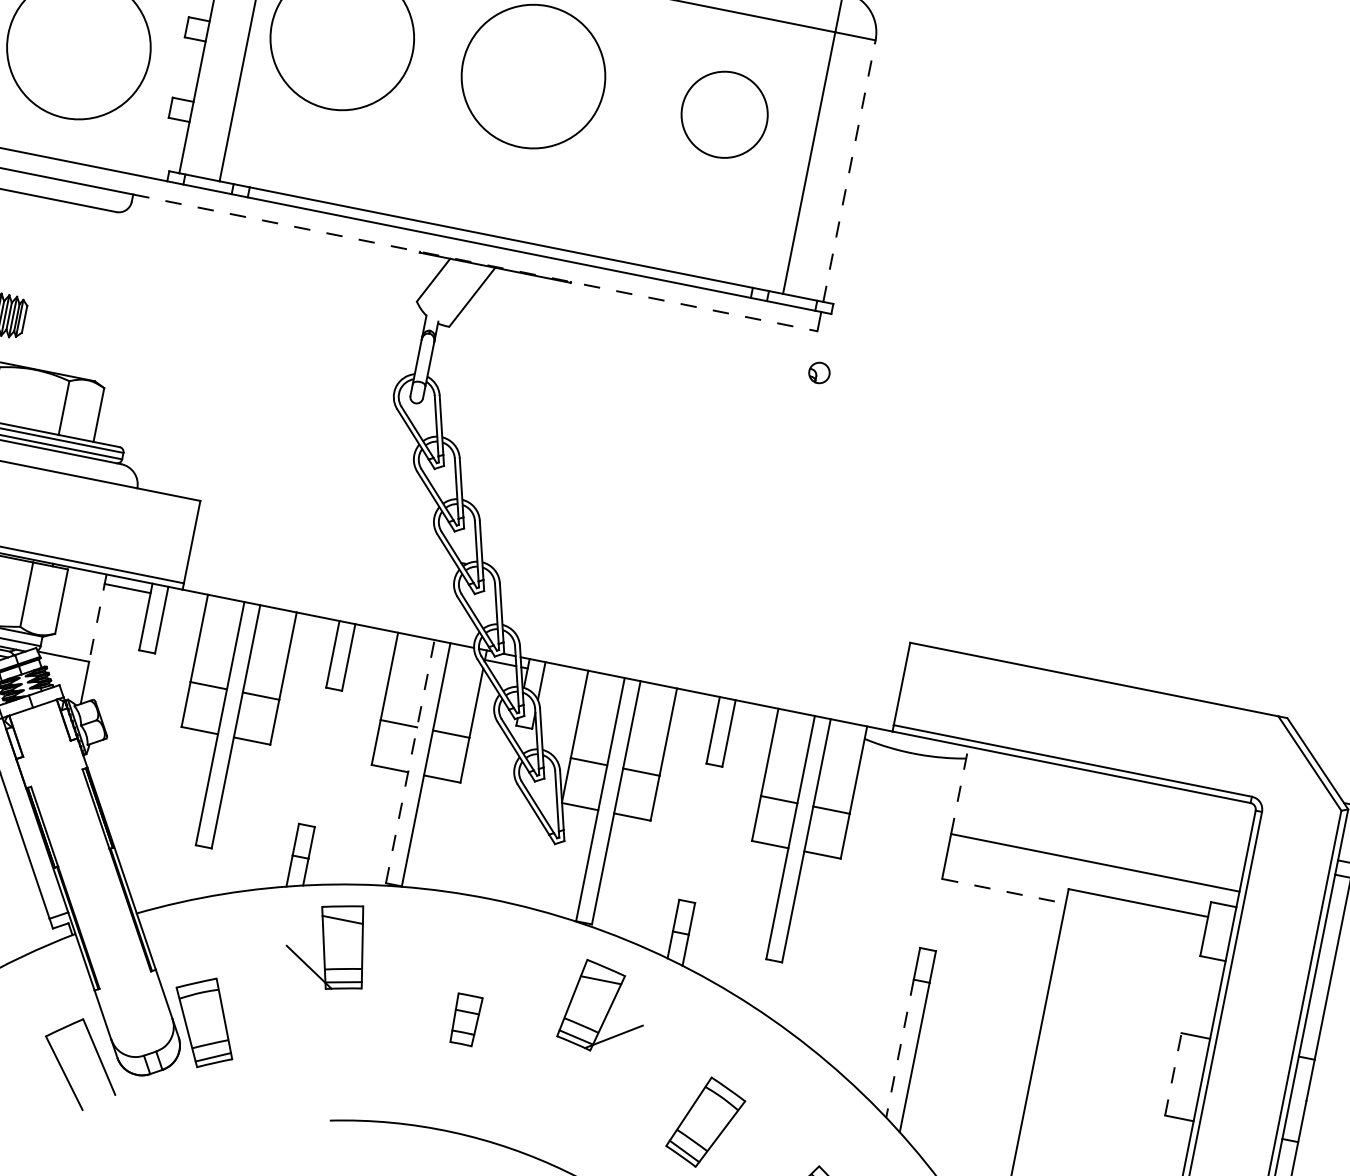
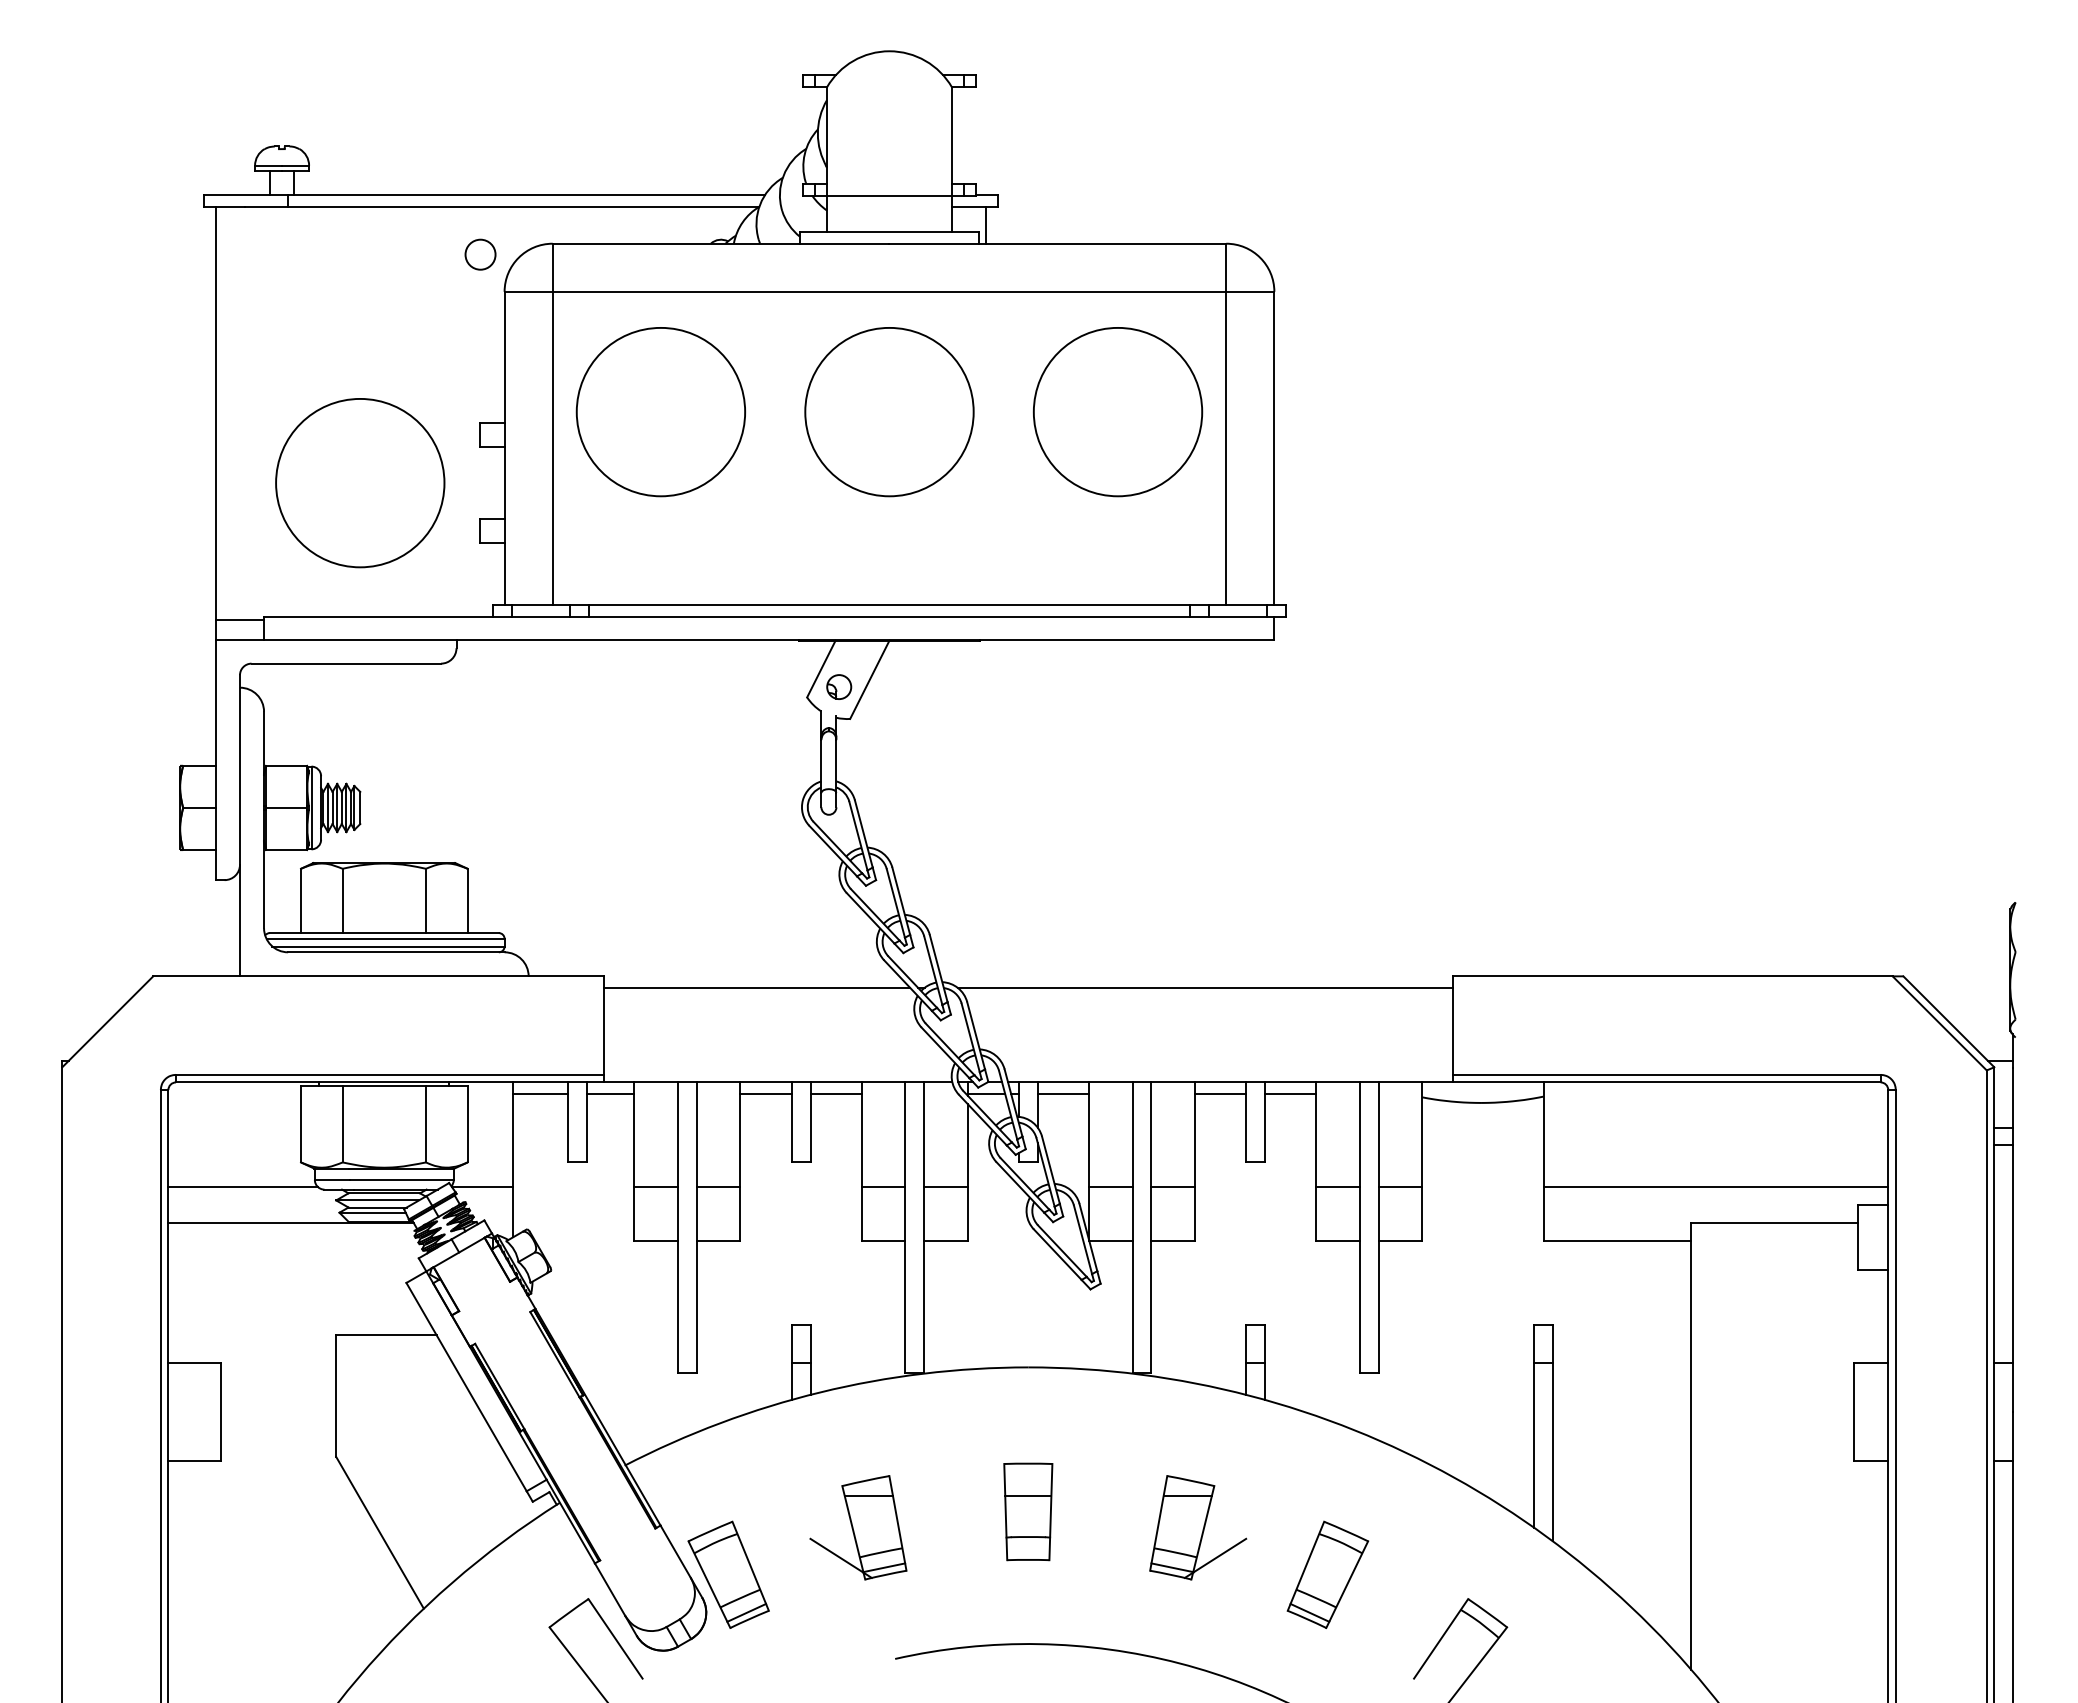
circle: (724, 114) -> (1117, 411), size x1.67
line: (849, 170) -> (1274, 447), dashed -> solid
line: (475, 262) -> (865, 639), dashed -> solid
part: (819, 372) -> (839, 686), moved
line: (326, 535) -> (757, 987), added
line: (186, 600) -> (610, 1093), added
line: (700, 610) -> (1204, 987), added
line: (98, 618) -> (513, 1135), dashed -> solid
line: (315, 625) -> (765, 1093), added
line: (374, 637) -> (835, 1093), added
line: (564, 675) -> (1062, 1093), added
line: (696, 701) -> (1220, 1093), added
line: (755, 713) -> (1290, 1093), added
line: (410, 761) -> (905, 1227), dashed -> solid
line: (959, 790) -> (1543, 1134), dashed -> solid
line: (1004, 891) -> (1617, 1240), dashed -> solid
part: (328, 944) -> (858, 1527), moved
part: (604, 1008) -> (1198, 1527), moved
part: (466, 1019) -> (1028, 1511), size x1.67
line: (900, 1048) -> (1534, 1445), dashed -> solid
line: (1173, 1073) -> (1854, 1411), dashed -> solid

